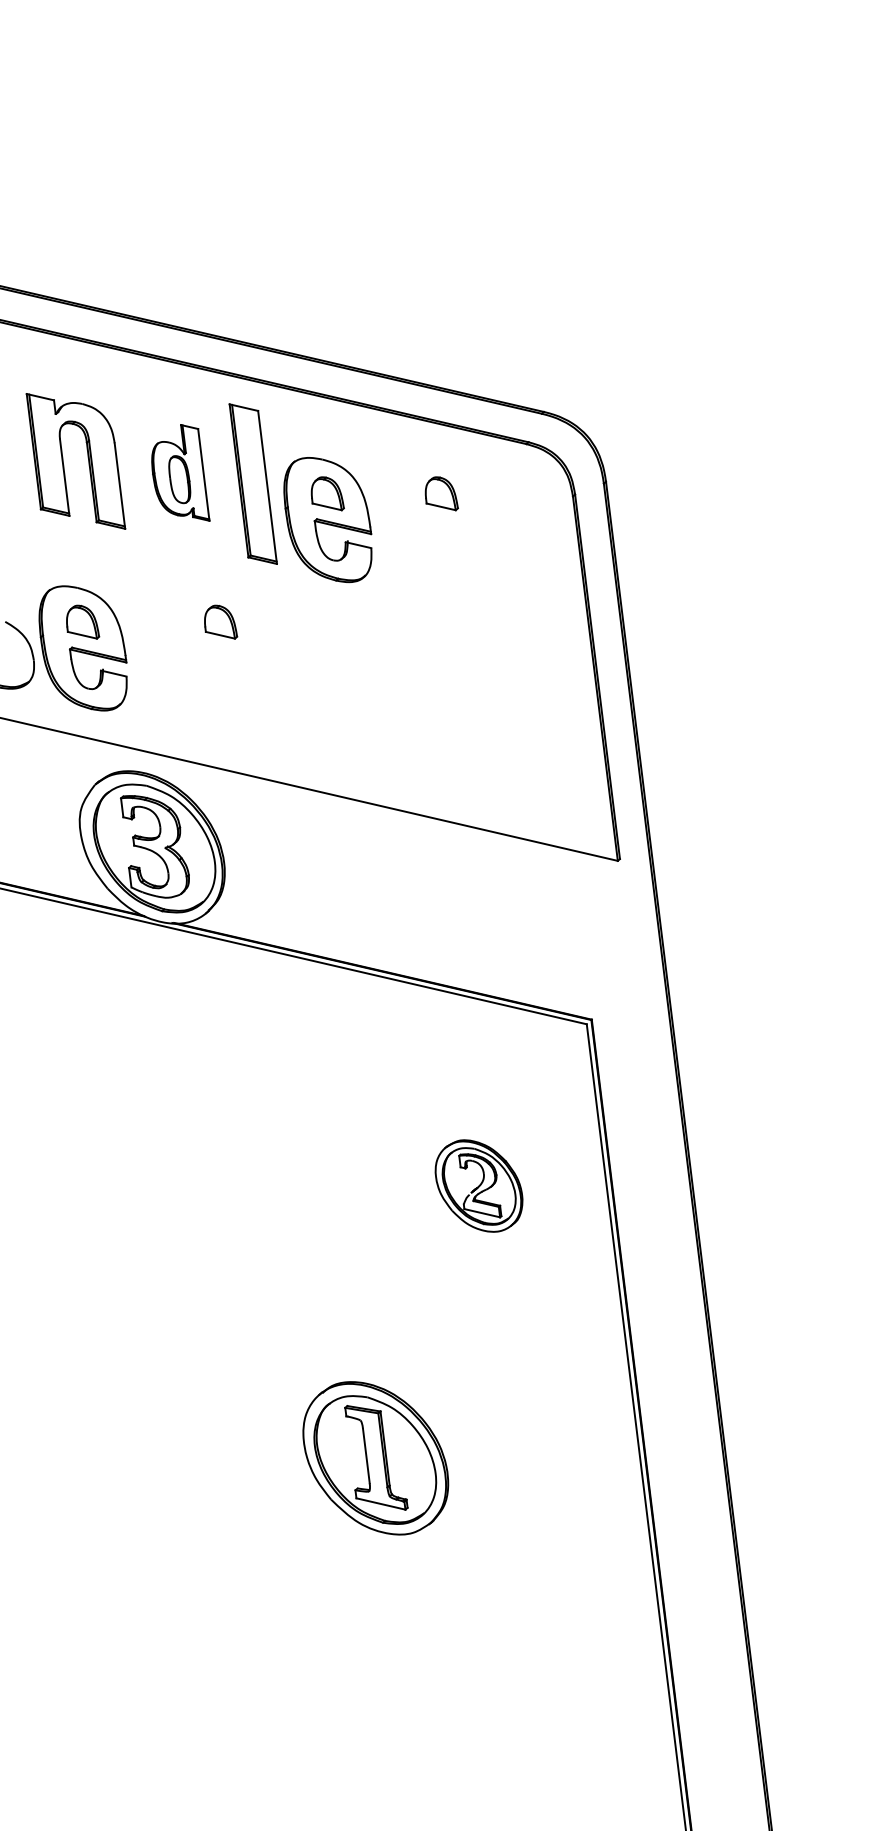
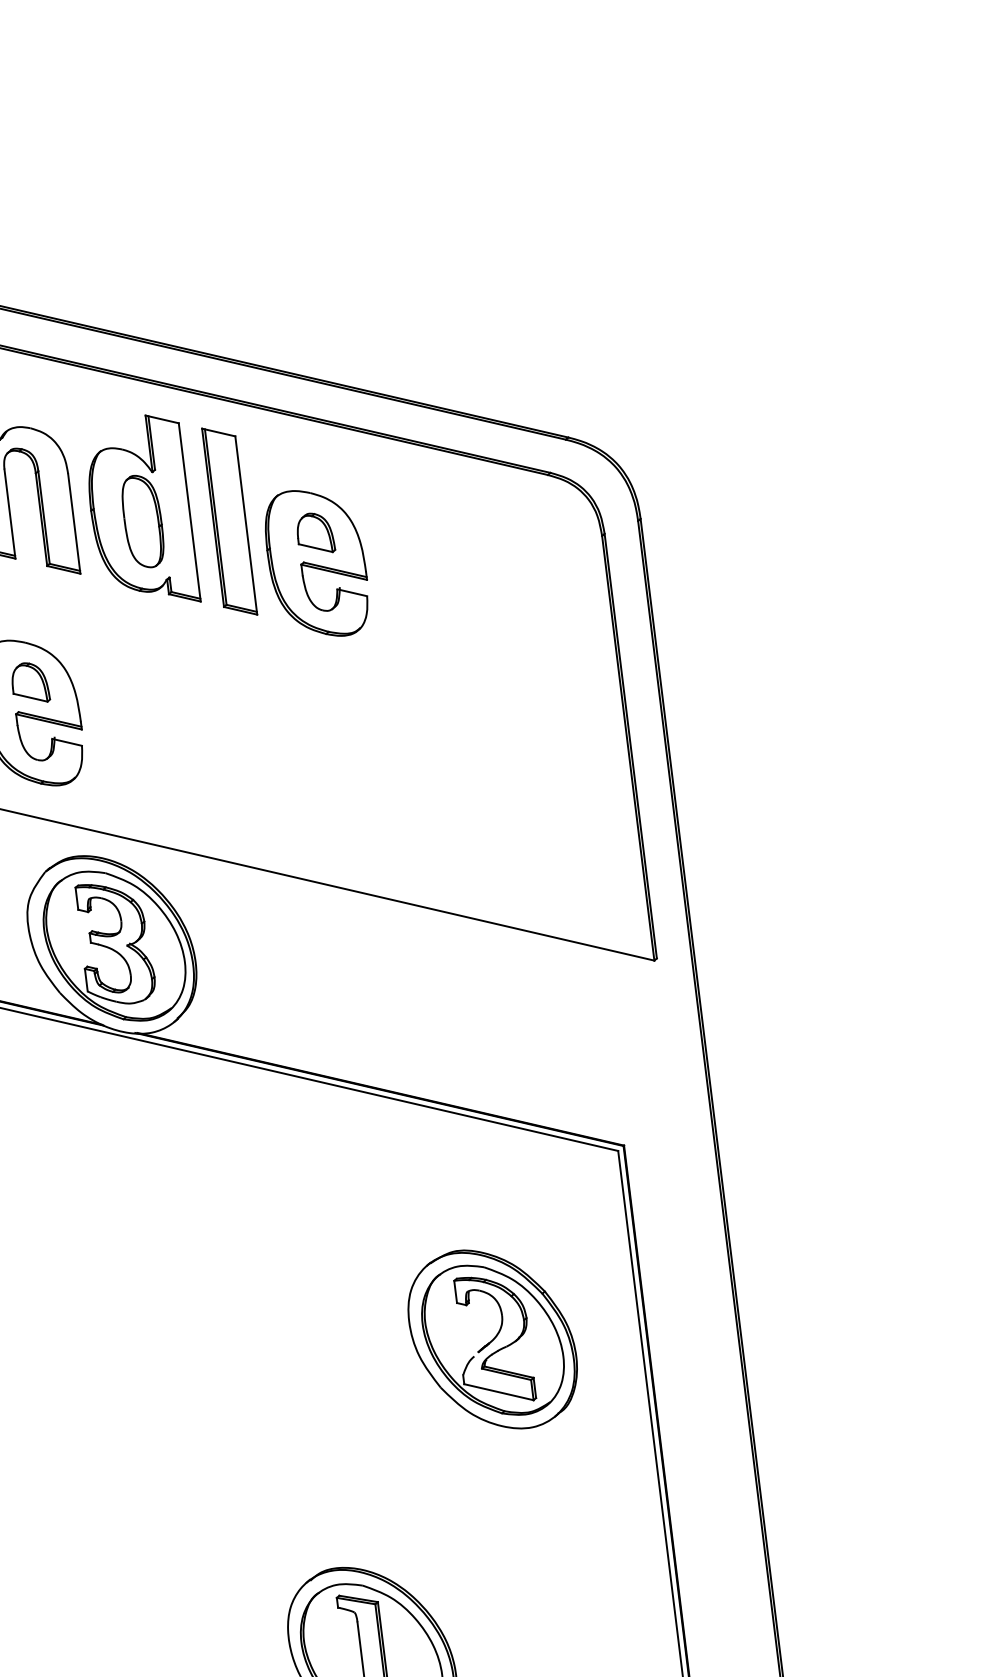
part: (180, 472) -> (144, 508), size x1.67
part: (441, 493) -> (448, 532), removed
part: (221, 621) -> (192, 681), removed
part: (478, 1185) -> (492, 1338), size x1.67

